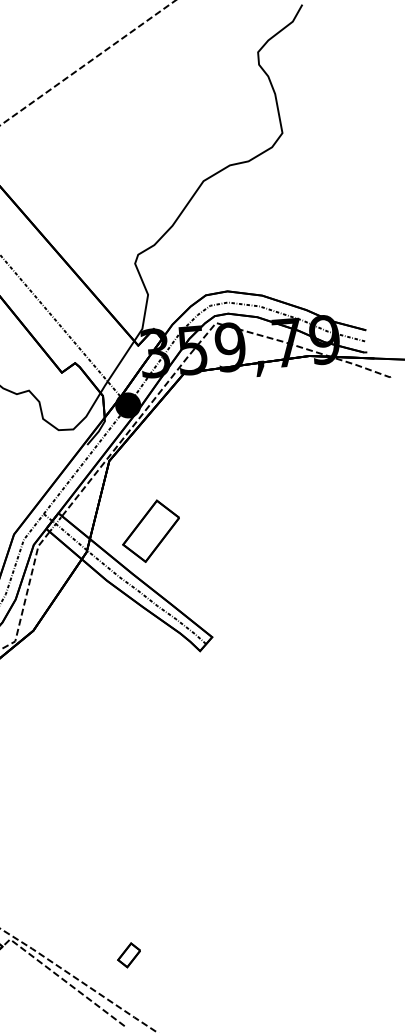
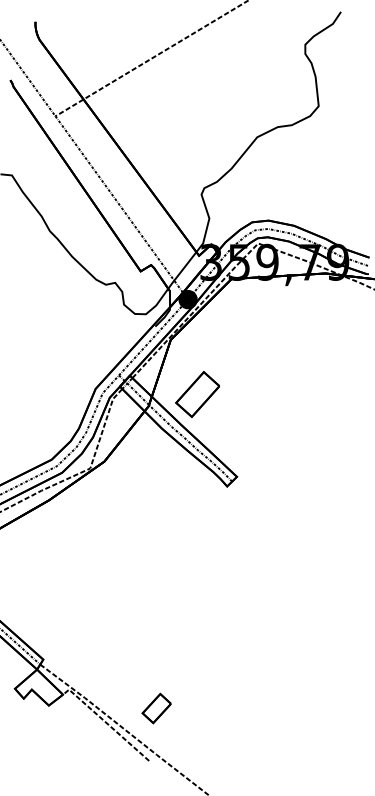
part: (128, 955) -> (156, 708), size x1.67

